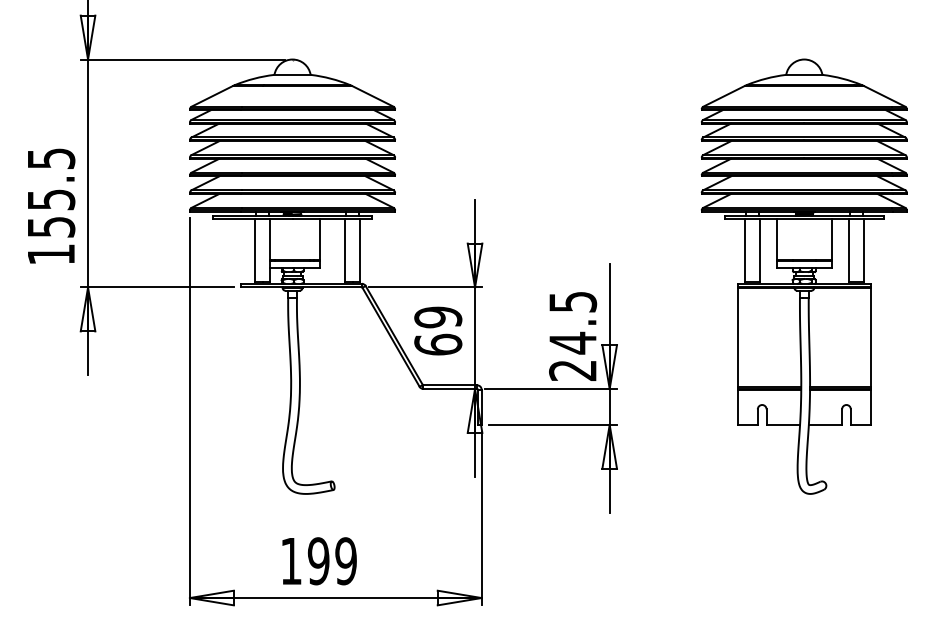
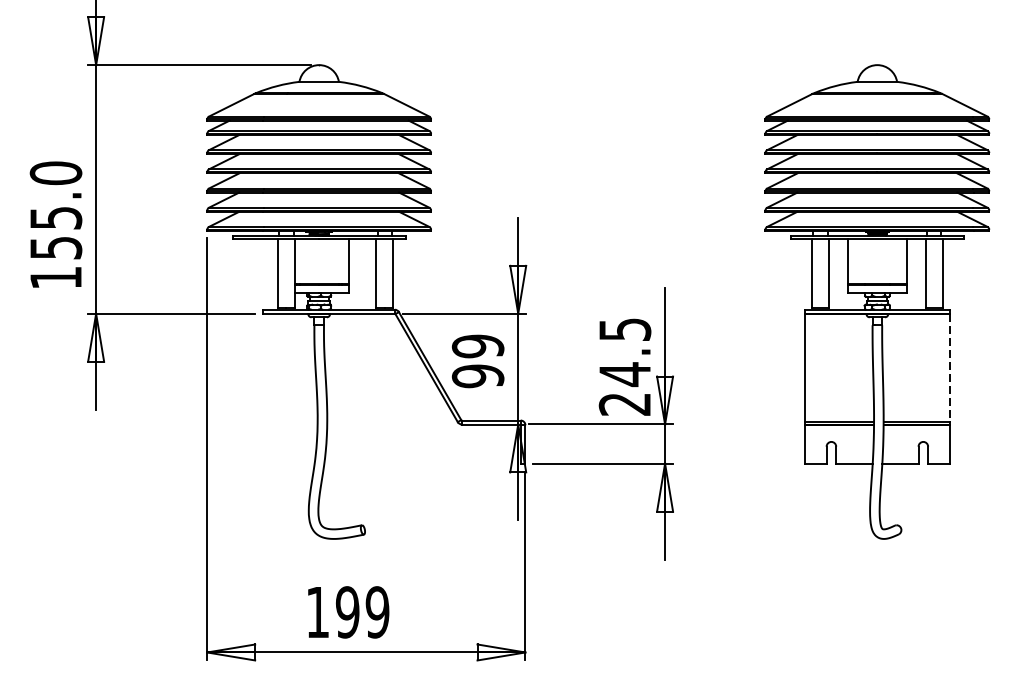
text: (51, 158) -> (56, 173), 155.5 -> 155.0
line: (871, 337) -> (950, 368), solid -> dashed
text: (438, 344) -> (478, 375), 69 -> 99

